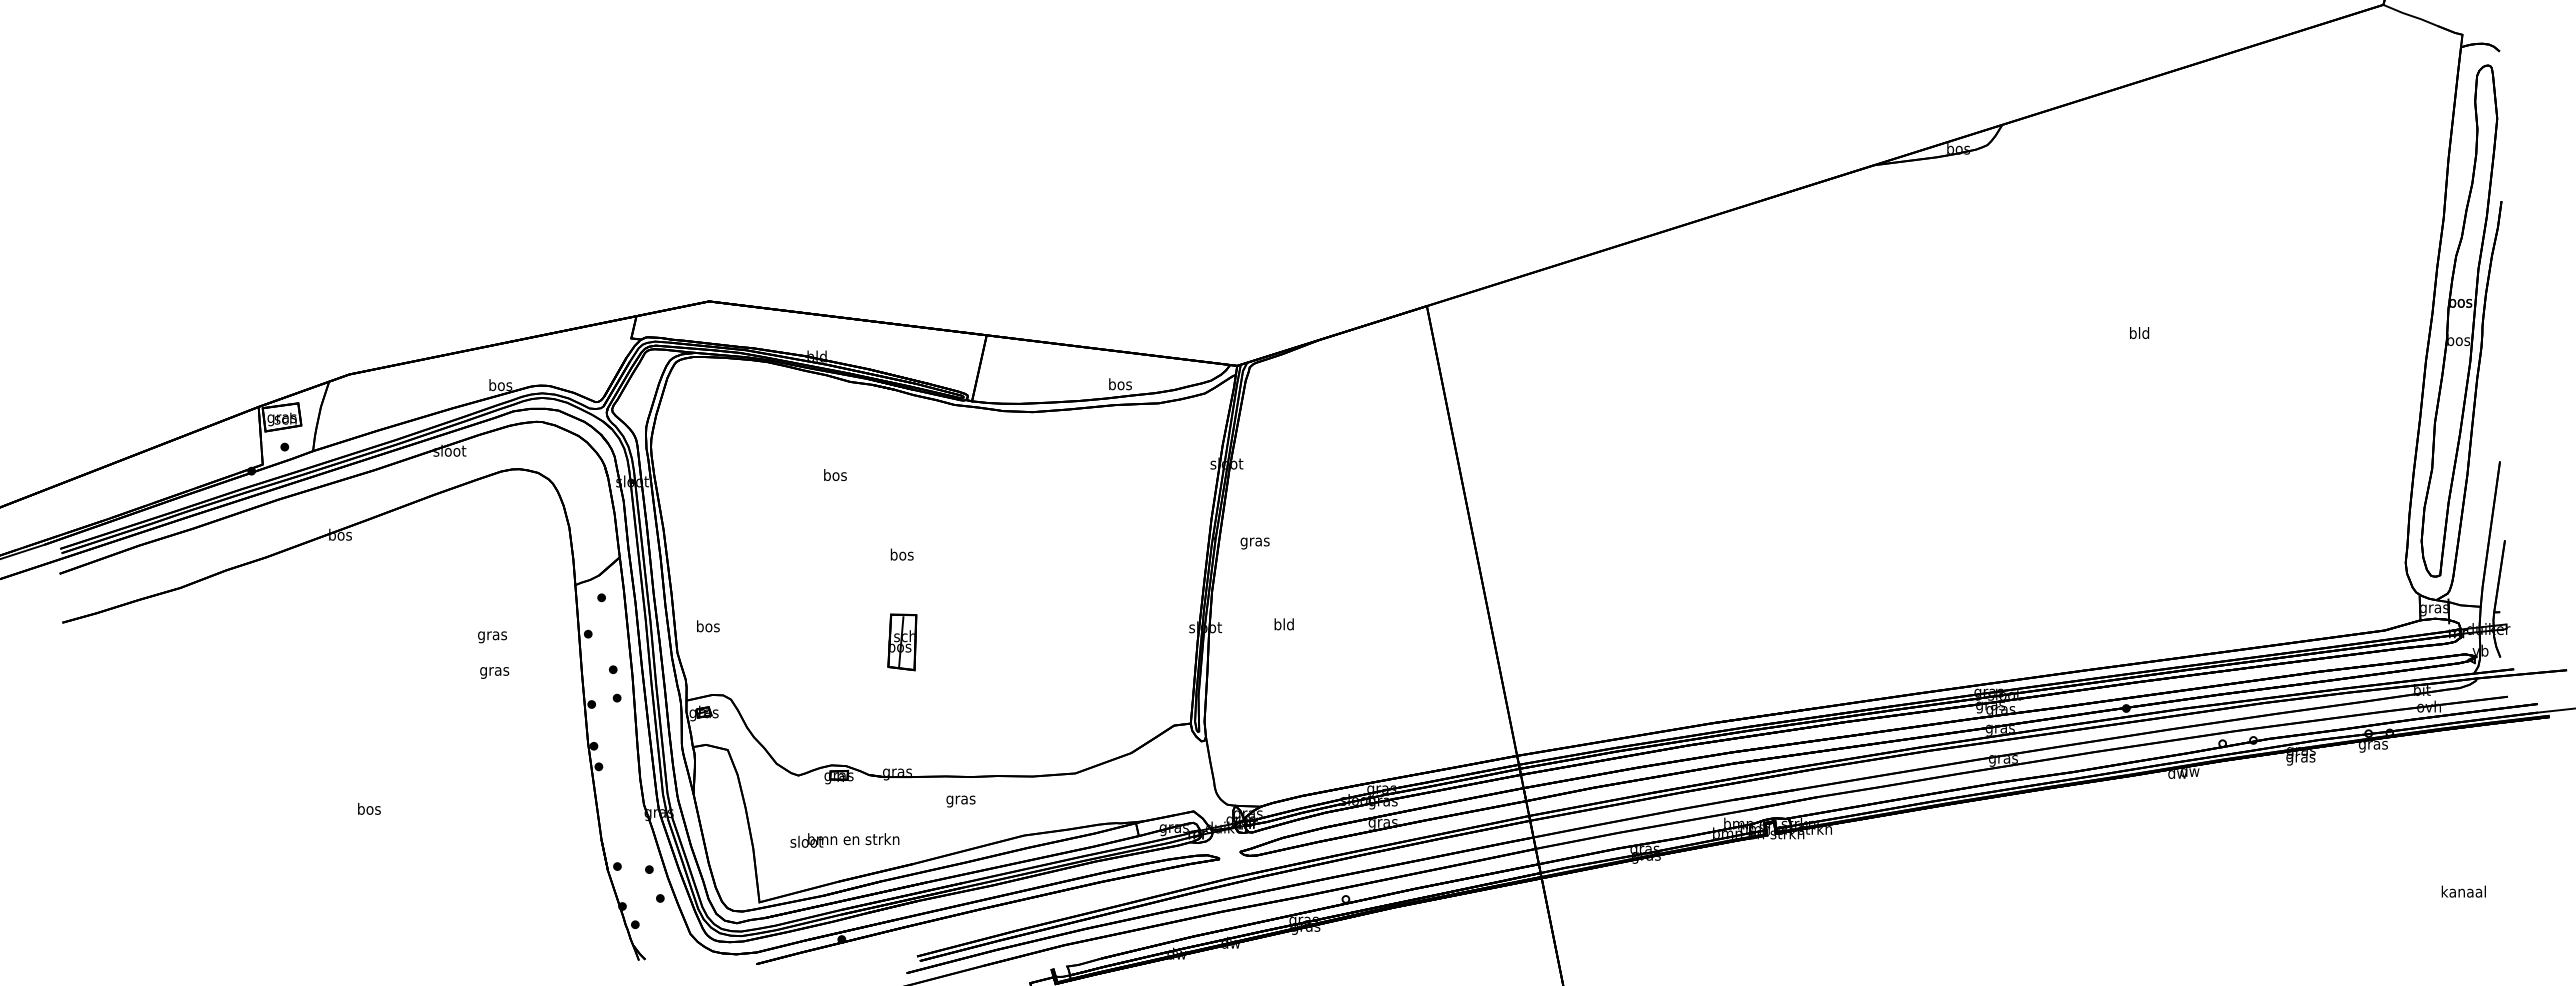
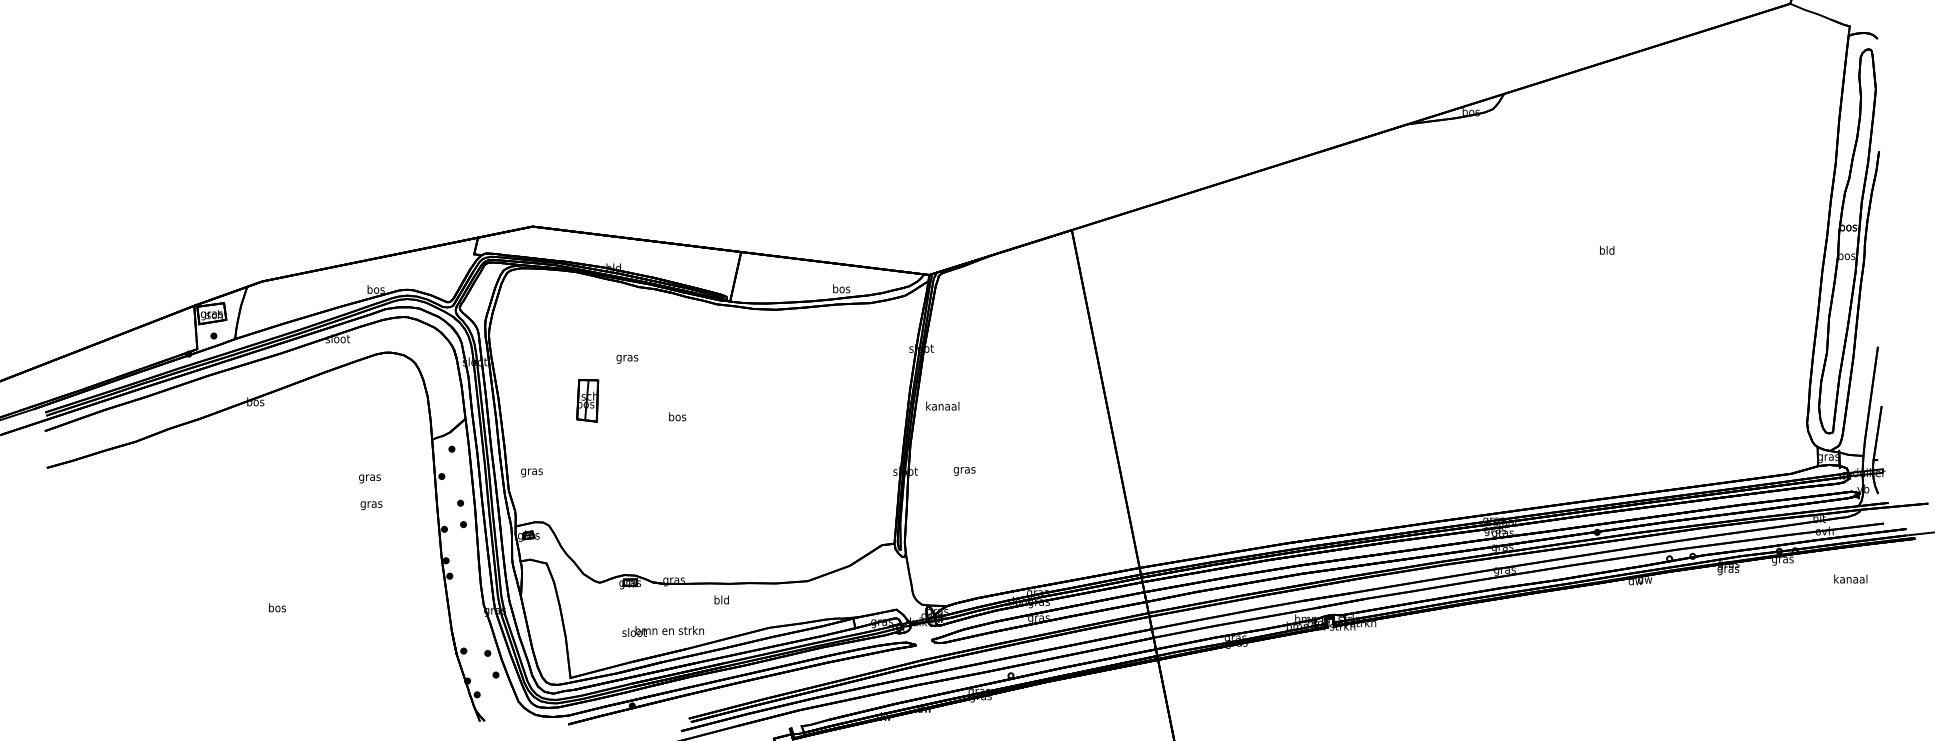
text: (834, 476) -> (626, 358), bos -> gras
text: (1255, 541) -> (943, 406), gras -> kanaal
text: (1283, 625) -> (964, 470), bld -> gras
text: (707, 627) -> (531, 471), bos -> gras
part: (902, 642) -> (587, 400), moved
text: (960, 799) -> (721, 600), gras -> bld
text: (844, 840) -> (662, 631), moved
text: (2463, 891) -> (1850, 578), moved

